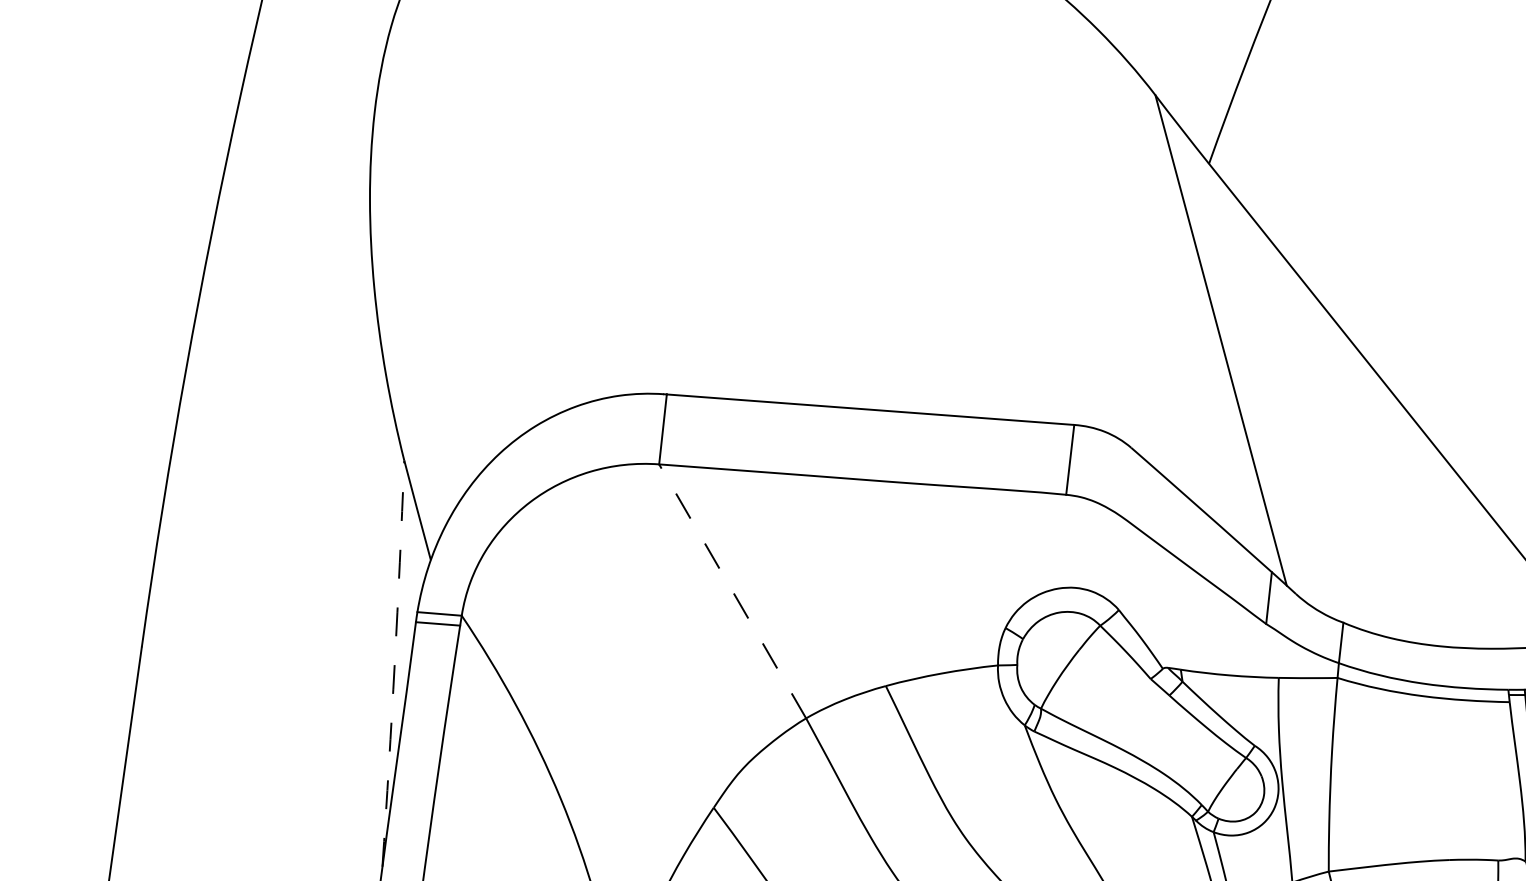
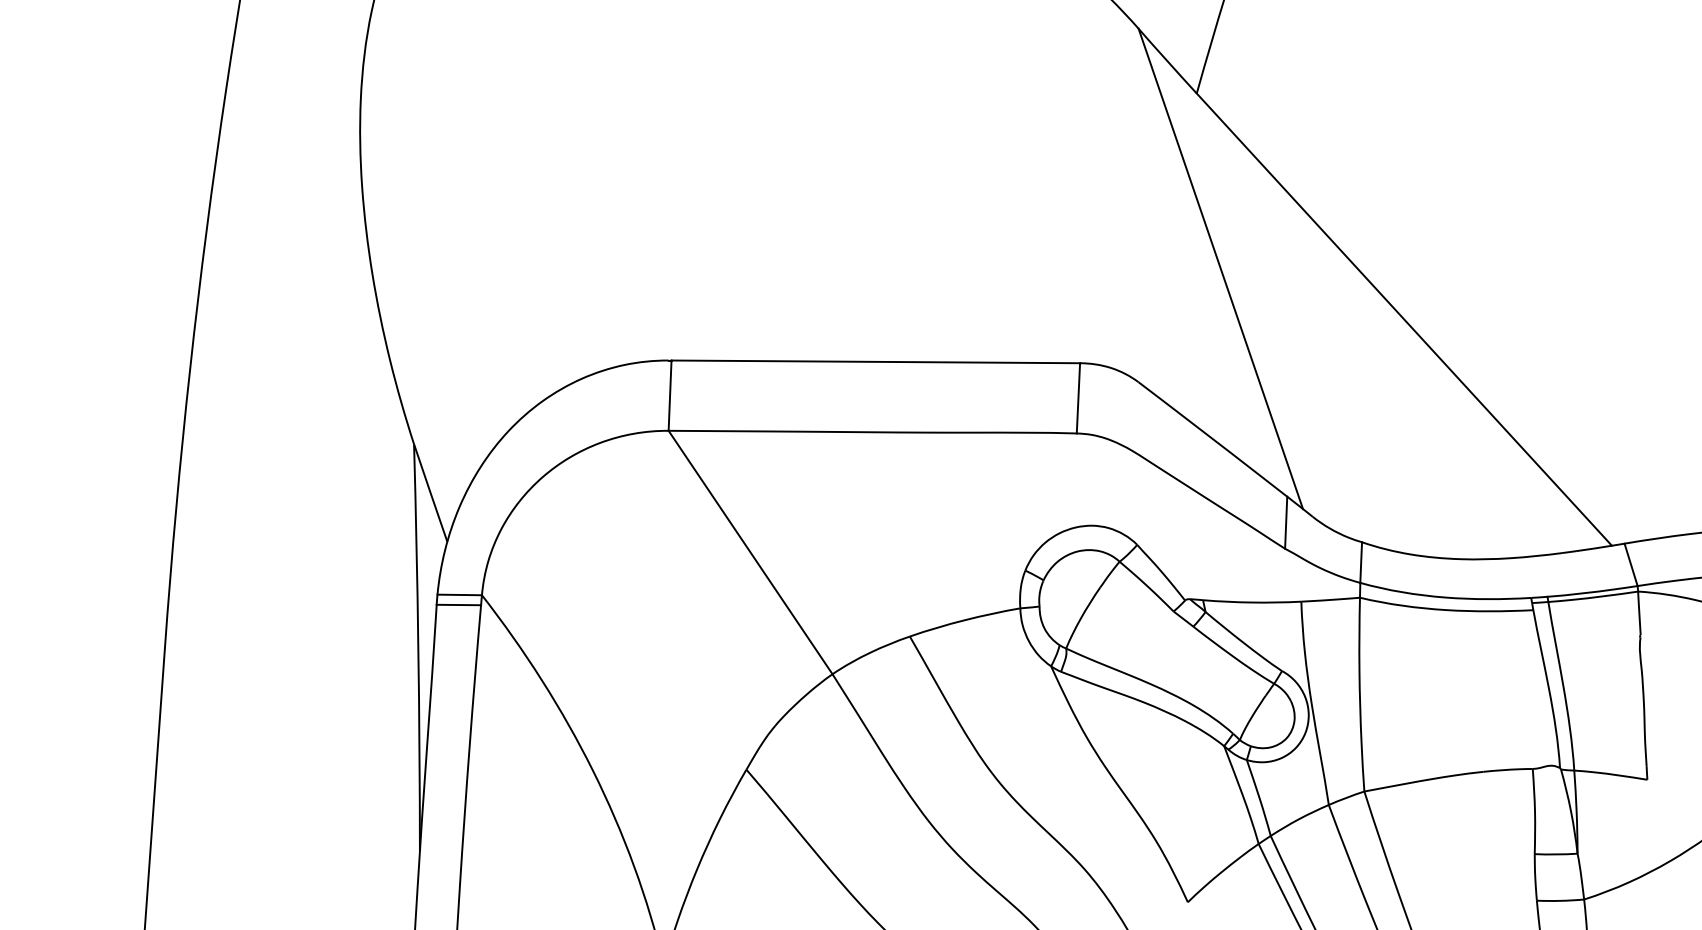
line: (732, 591) -> (750, 552), dashed -> solid
arc: (394, 663) -> (418, 647), dashed -> solid

